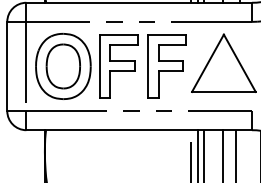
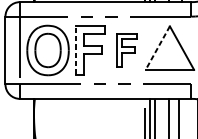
line: (207, 63) -> (157, 48), solid -> dashed
line: (99, 66) -> (75, 50), solid -> dashed
part: (166, 66) -> (126, 50), size x0.7

